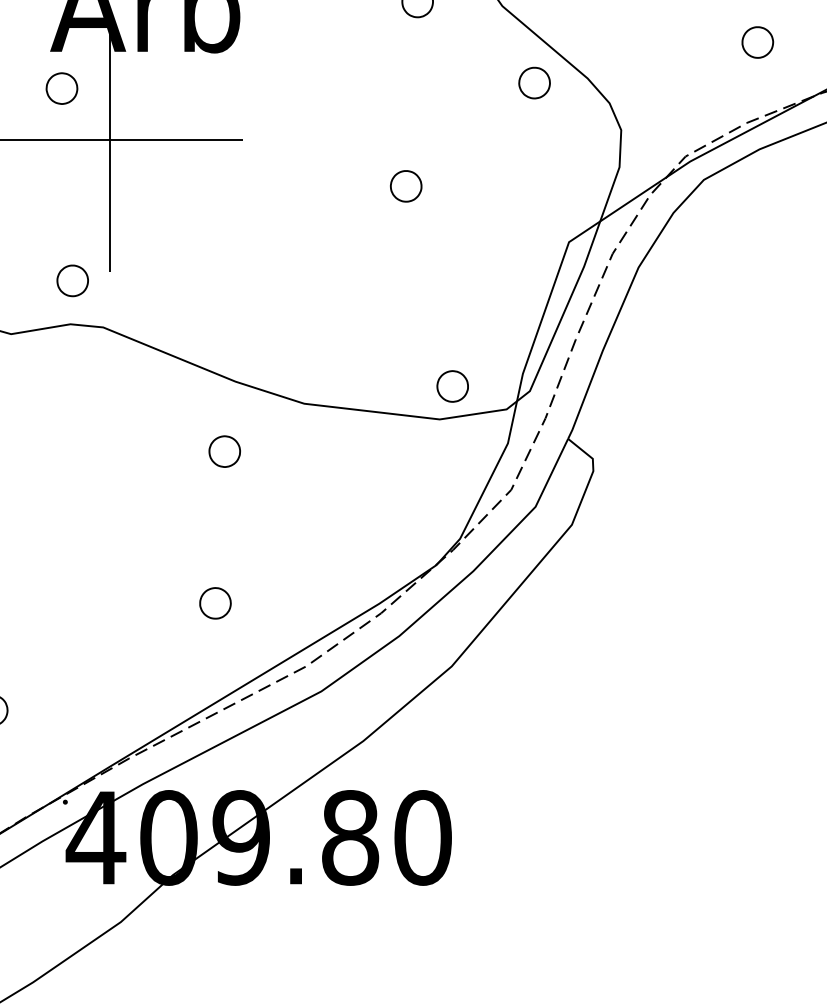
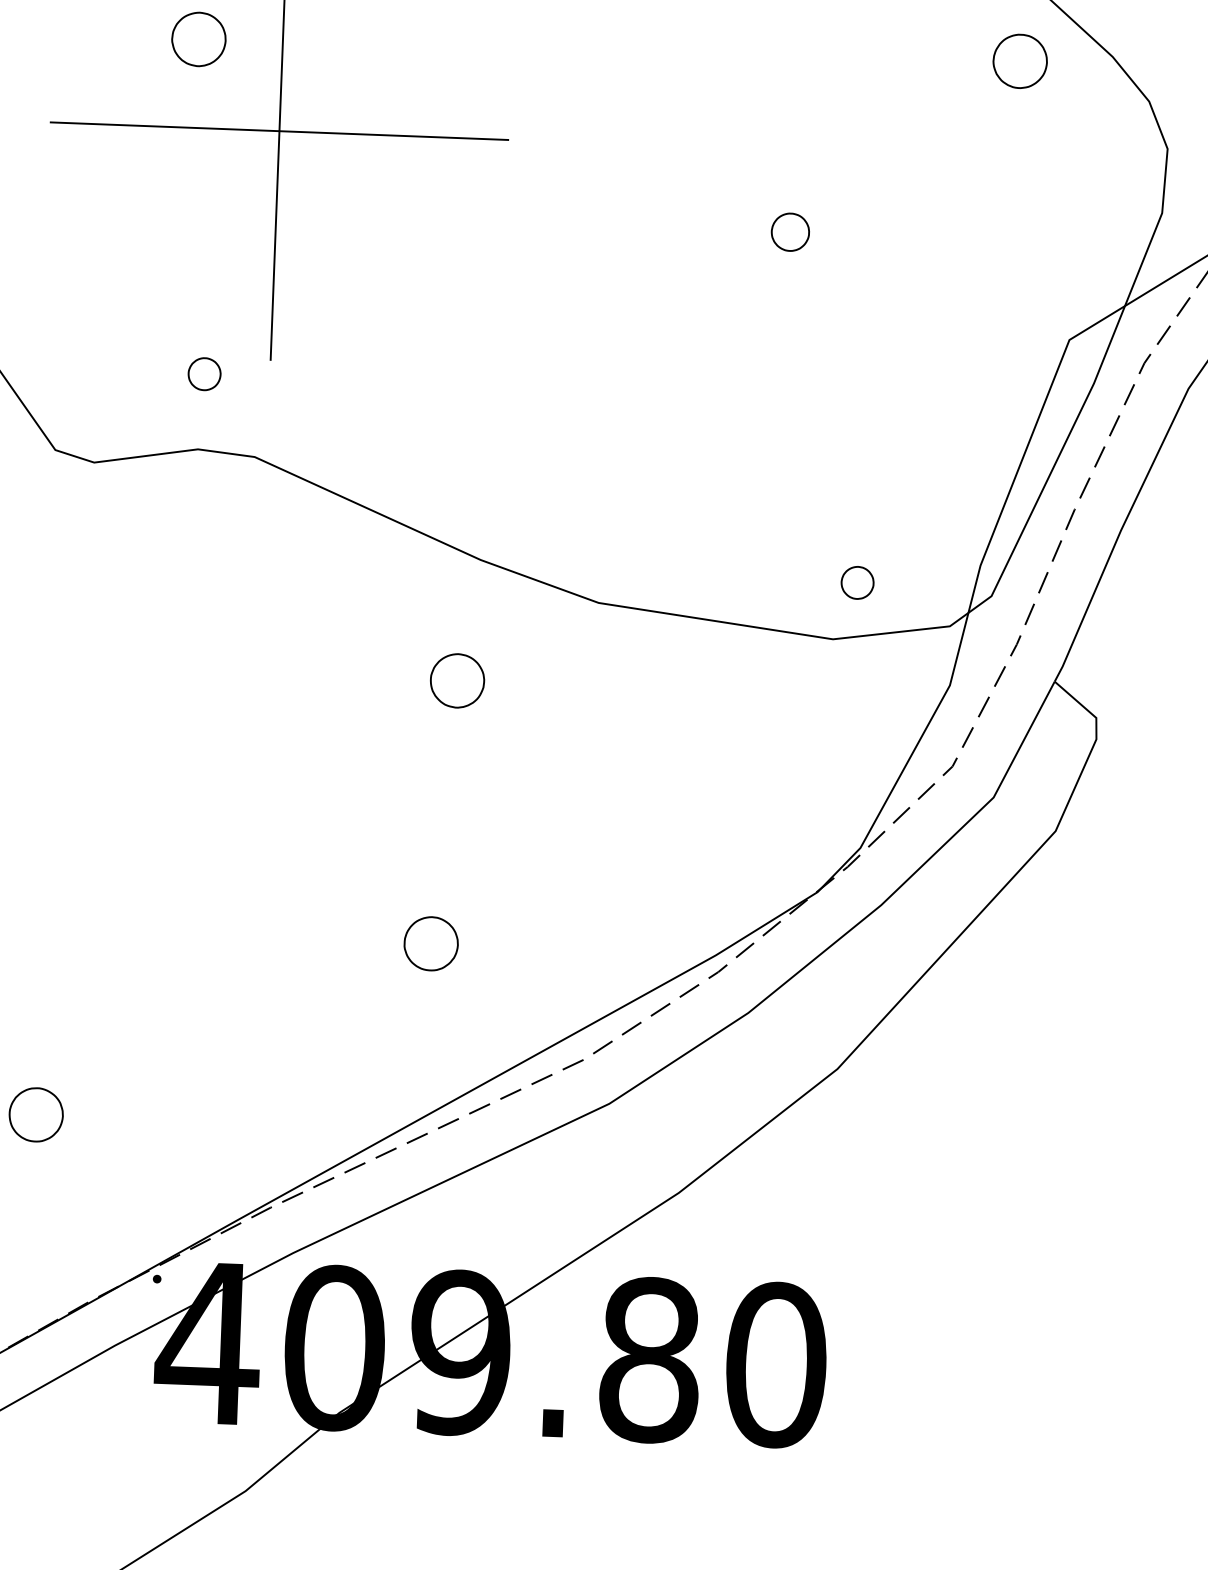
part: (406, 186) -> (790, 232), size x0.7
part: (72, 280) -> (204, 373), size x0.6
part: (452, 386) -> (857, 582), size x0.6

